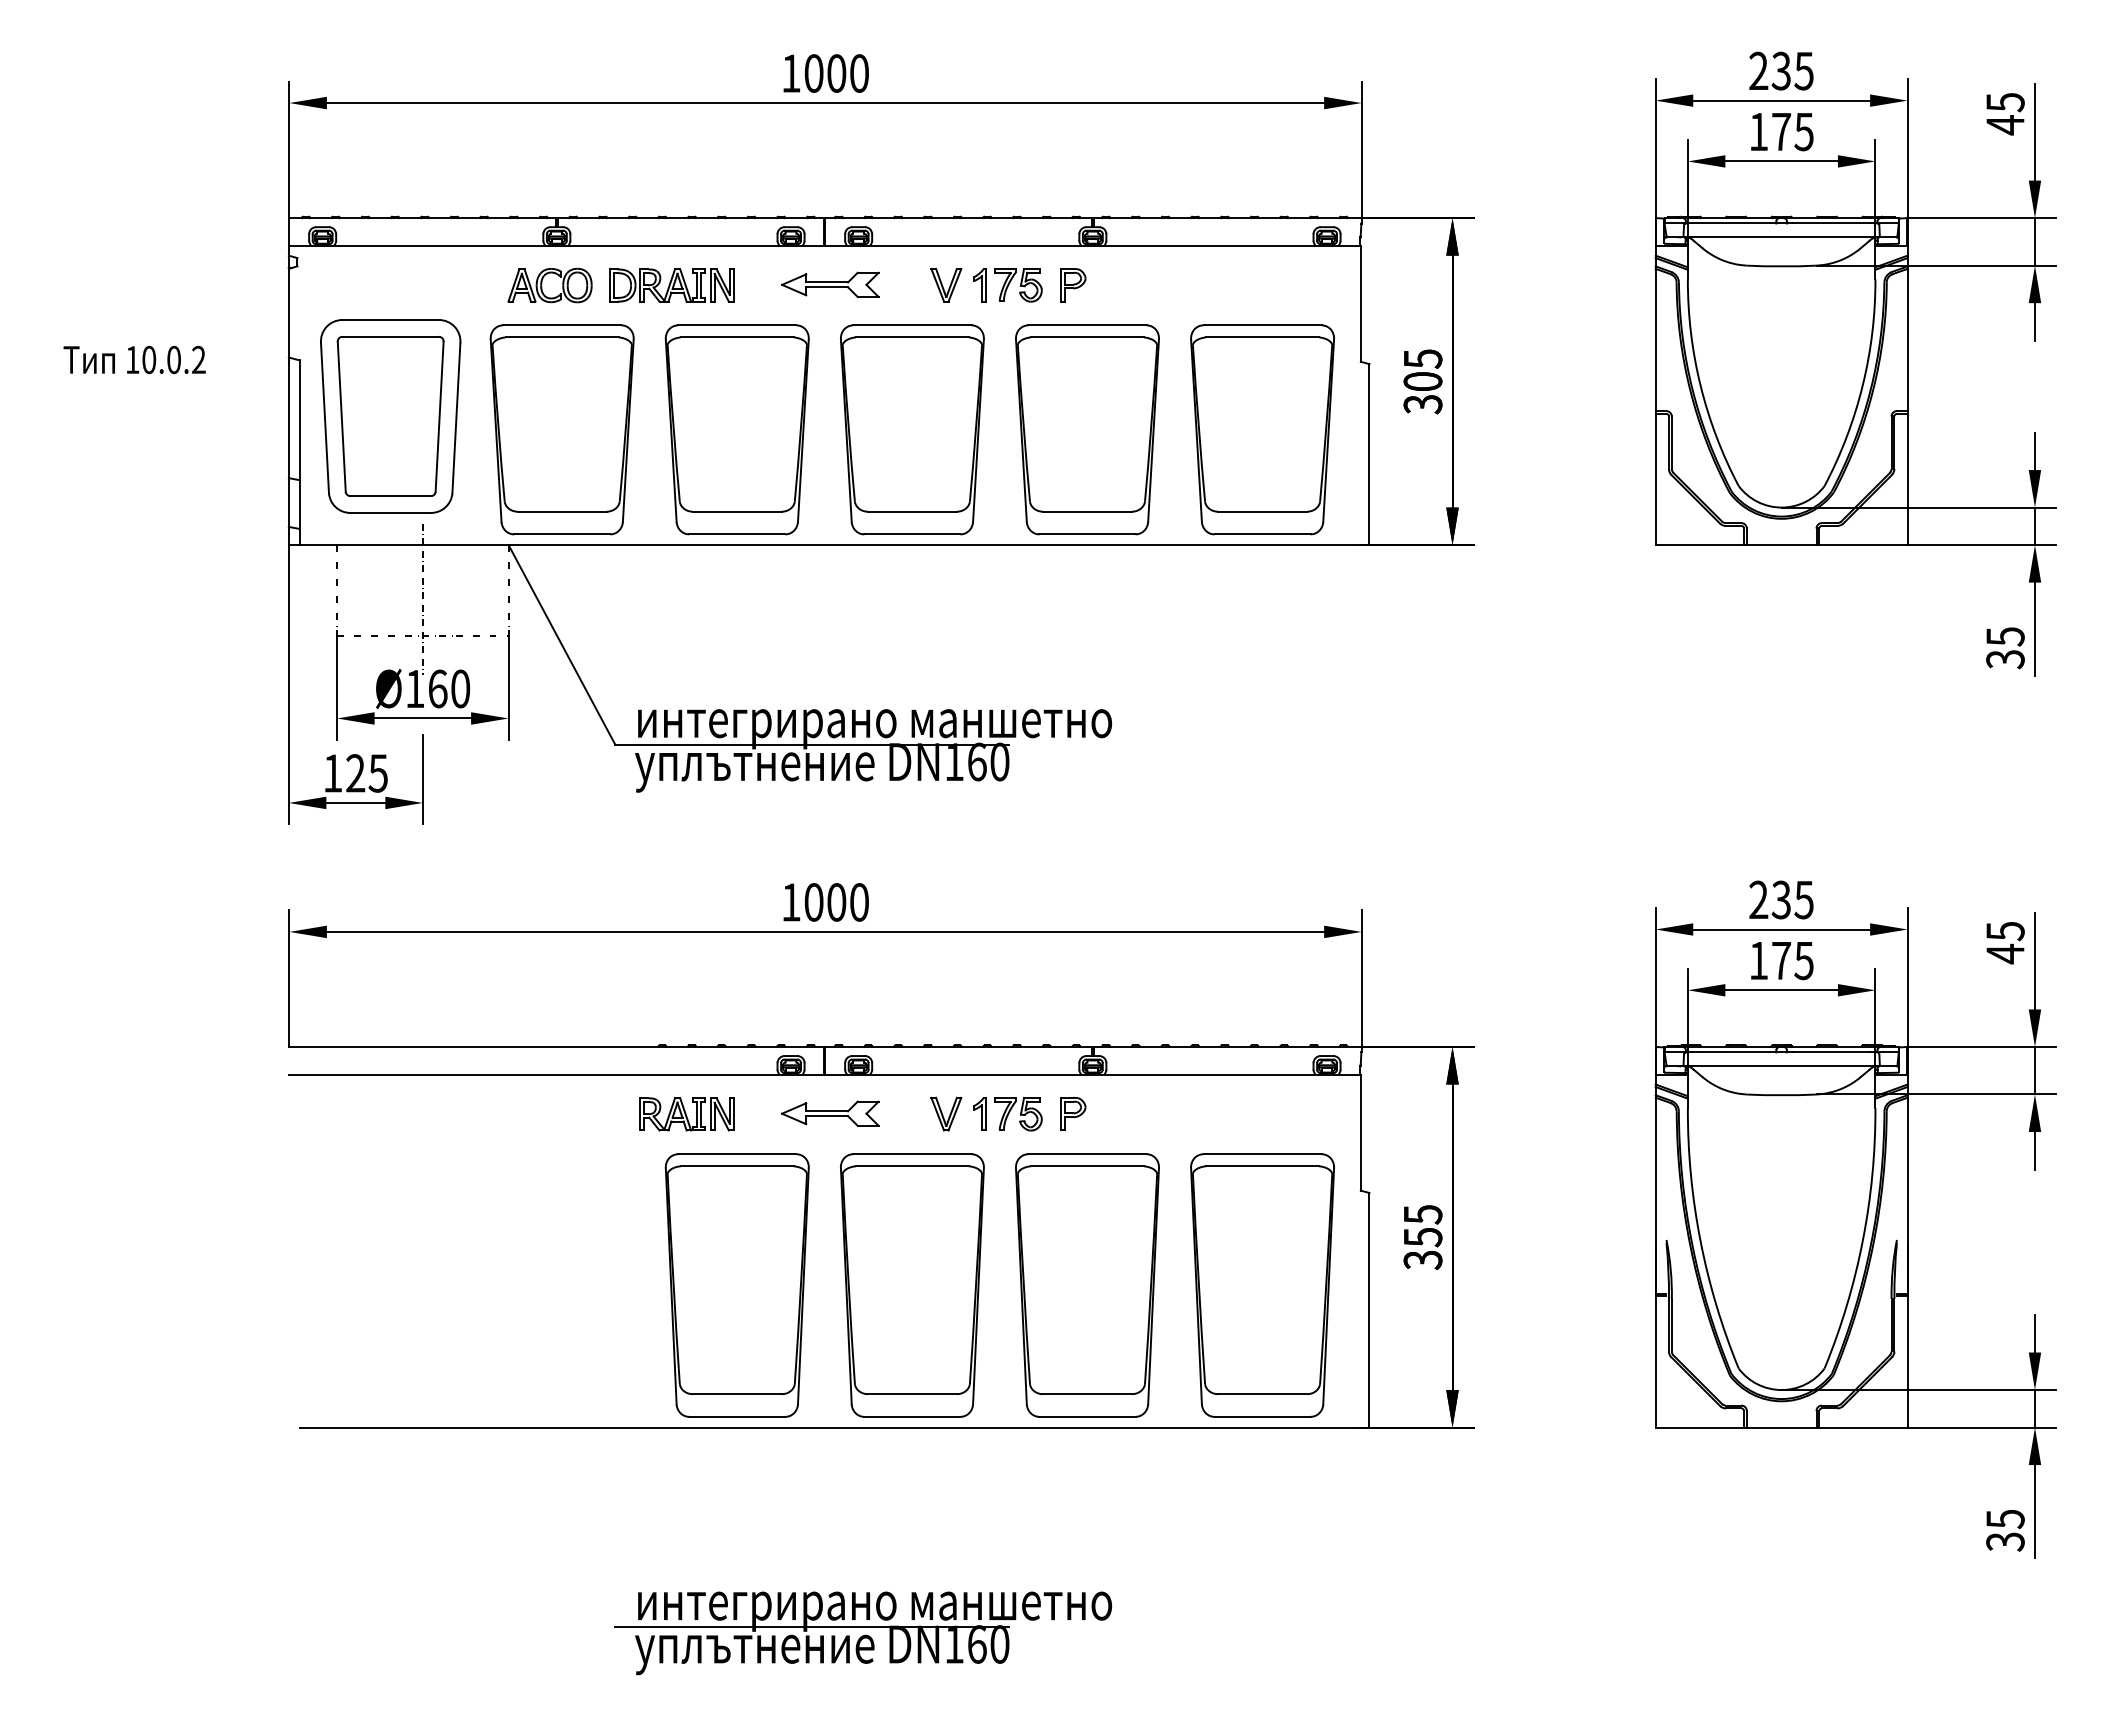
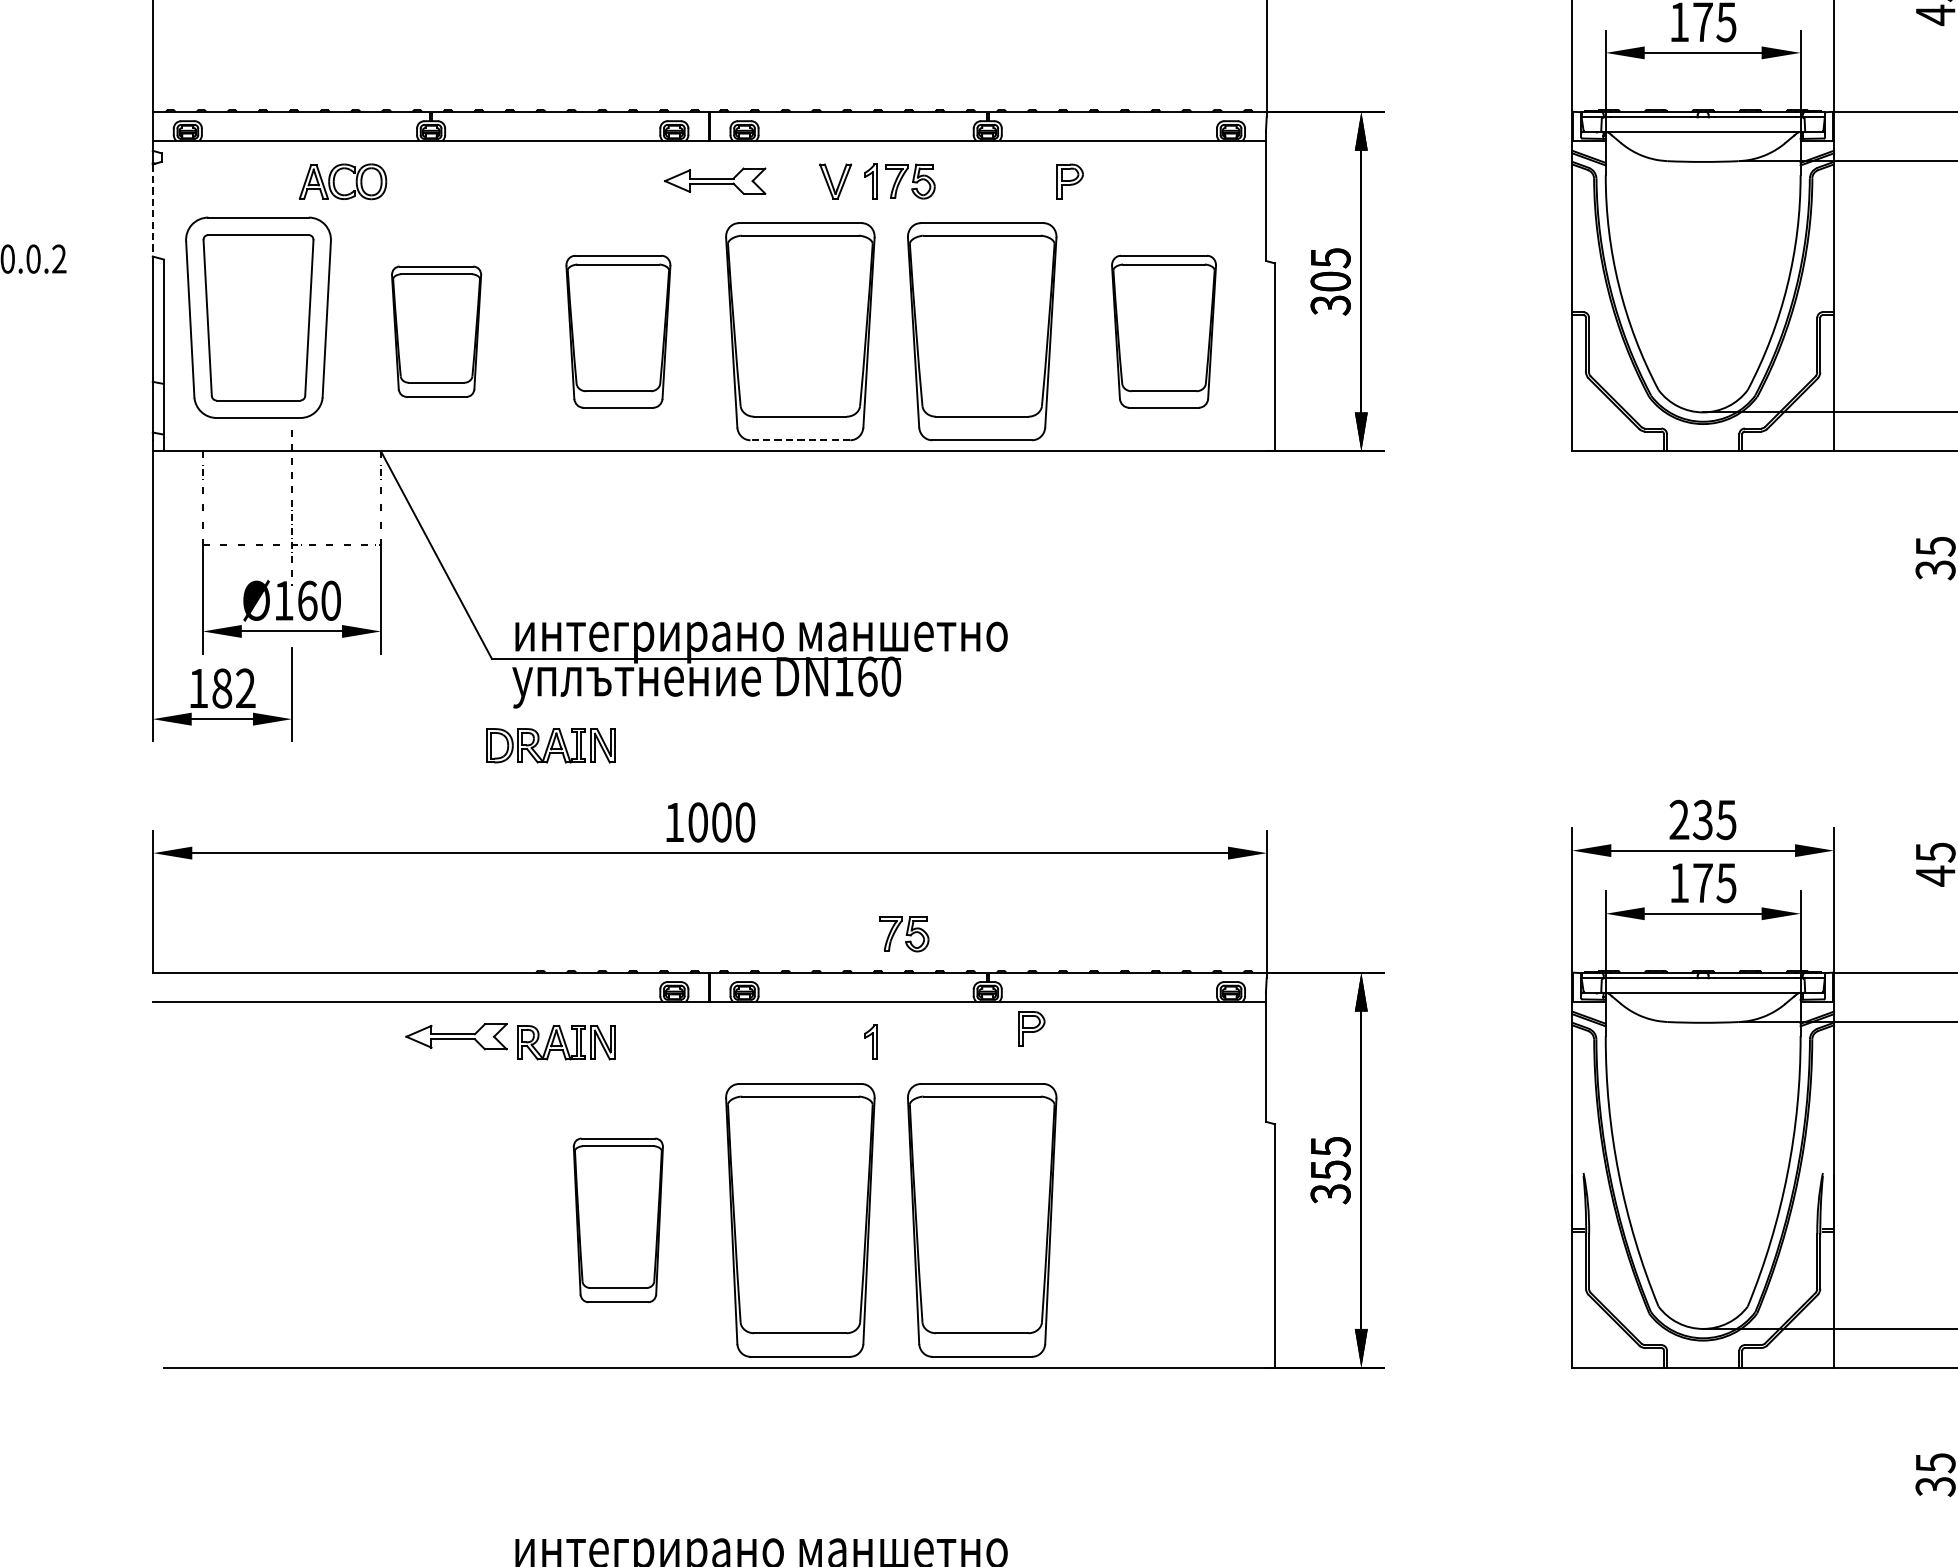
part: (542, 285) -> (335, 181), moved
part: (671, 285) -> (550, 745), moved
part: (1073, 285) -> (1070, 181), moved
line: (288, 313) -> (152, 210), solid -> dashed
part: (561, 429) -> (435, 331), size x0.6
part: (736, 429) -> (617, 331), size x0.7
part: (1262, 429) -> (1163, 331), size x0.7
line: (911, 534) -> (799, 440), solid -> dashed
text: (366, 773) -> (233, 688), 125 -> 182
part: (830, 1113) -> (456, 1036), moved
part: (946, 1113) -> (835, 1041), removed
part: (1018, 1113) -> (904, 933), moved
part: (1073, 1113) -> (1032, 1028), moved
part: (736, 1285) -> (617, 1220), size x0.6
part: (1262, 1285) -> (1163, 1220), removed

